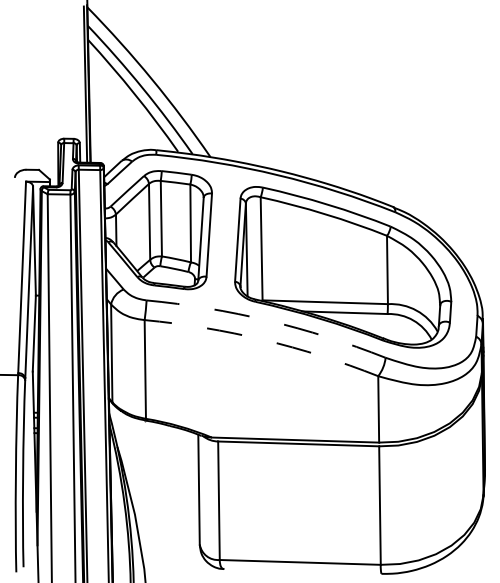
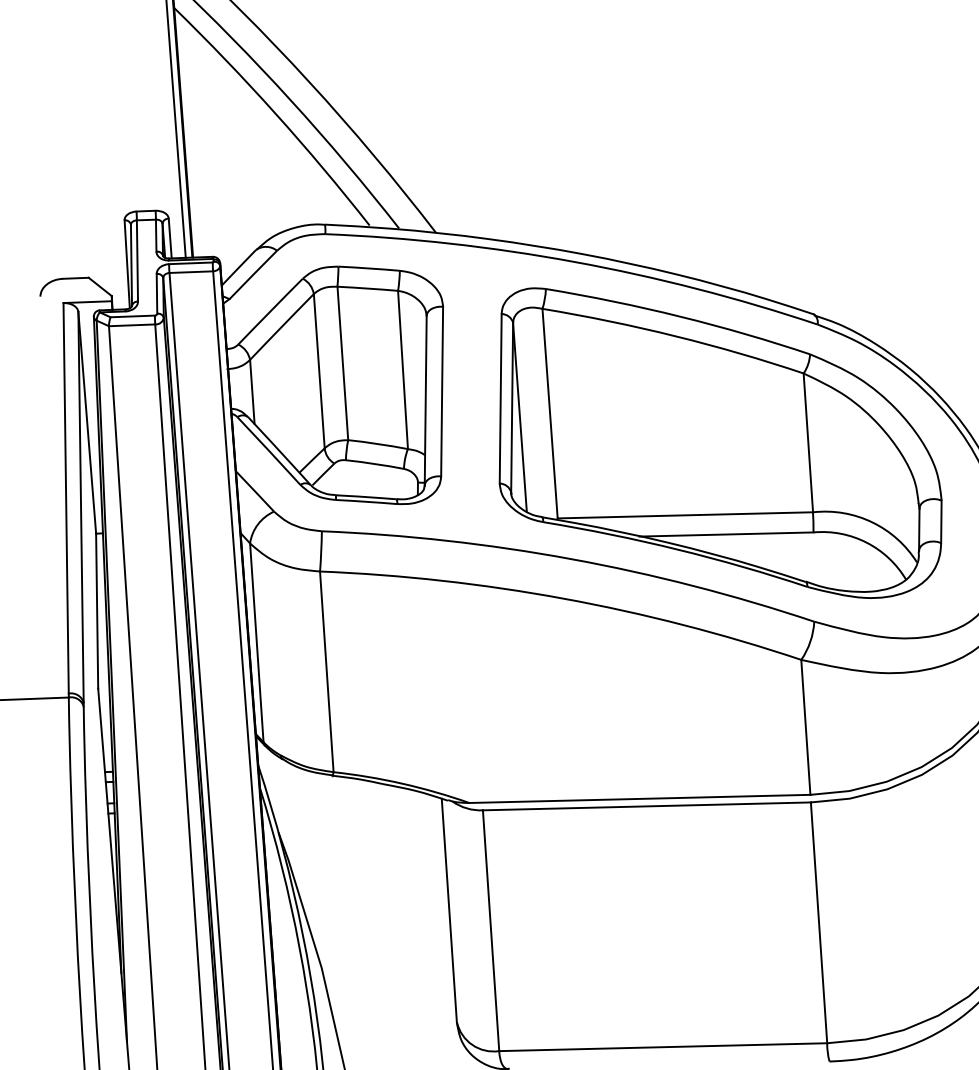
arc: (268, 320) -> (571, 558), dashed -> solid
arc: (263, 339) -> (563, 597), dashed -> solid

